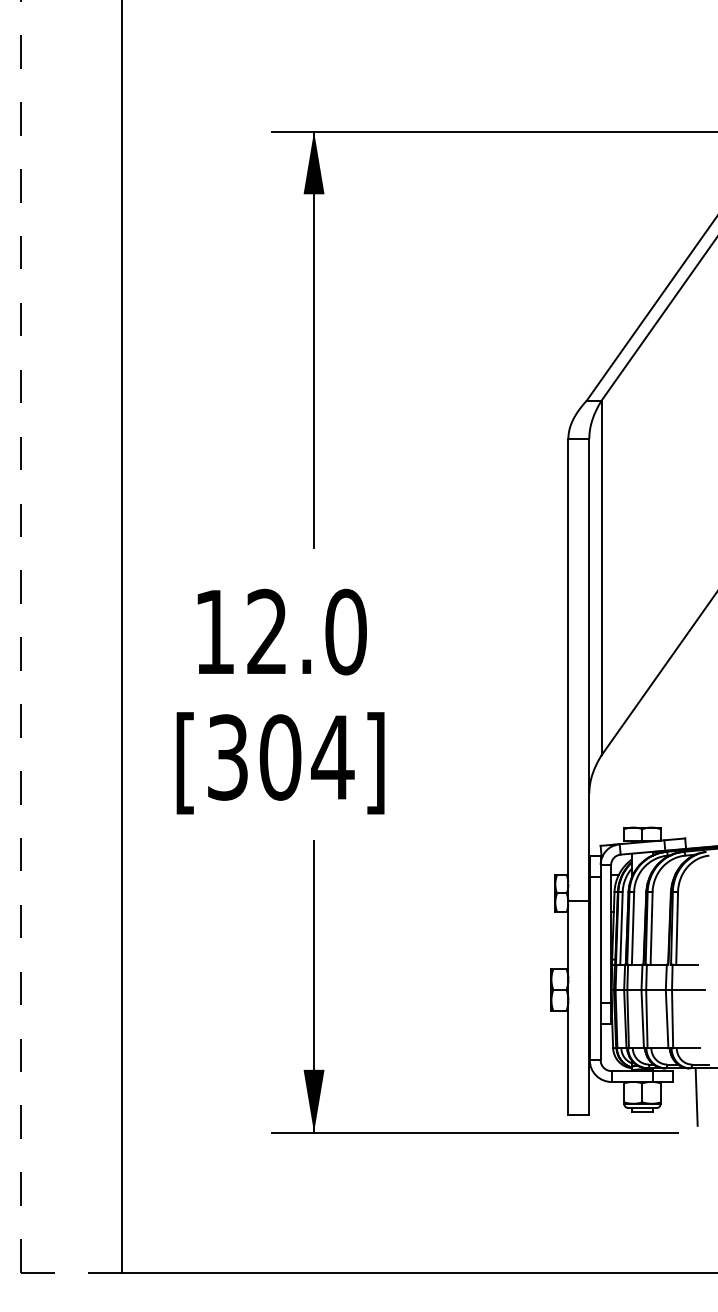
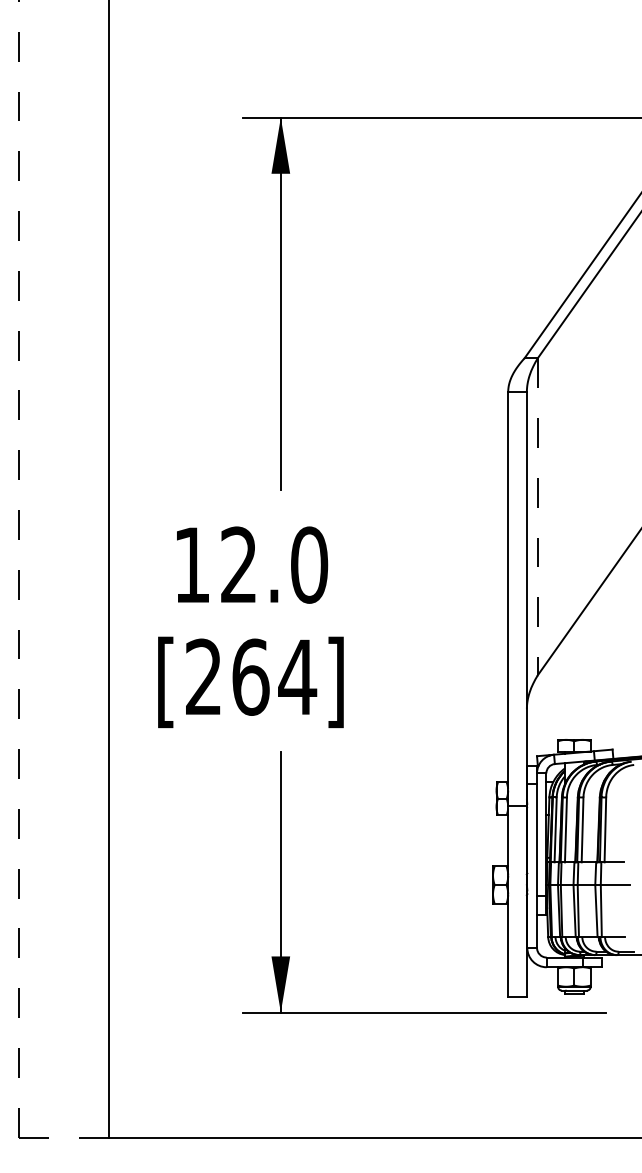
line: (601, 578) -> (537, 517), solid -> dashed
text: (254, 757) -> (227, 677), [304] -> [264]
line: (696, 1096) -> (622, 980), removed

